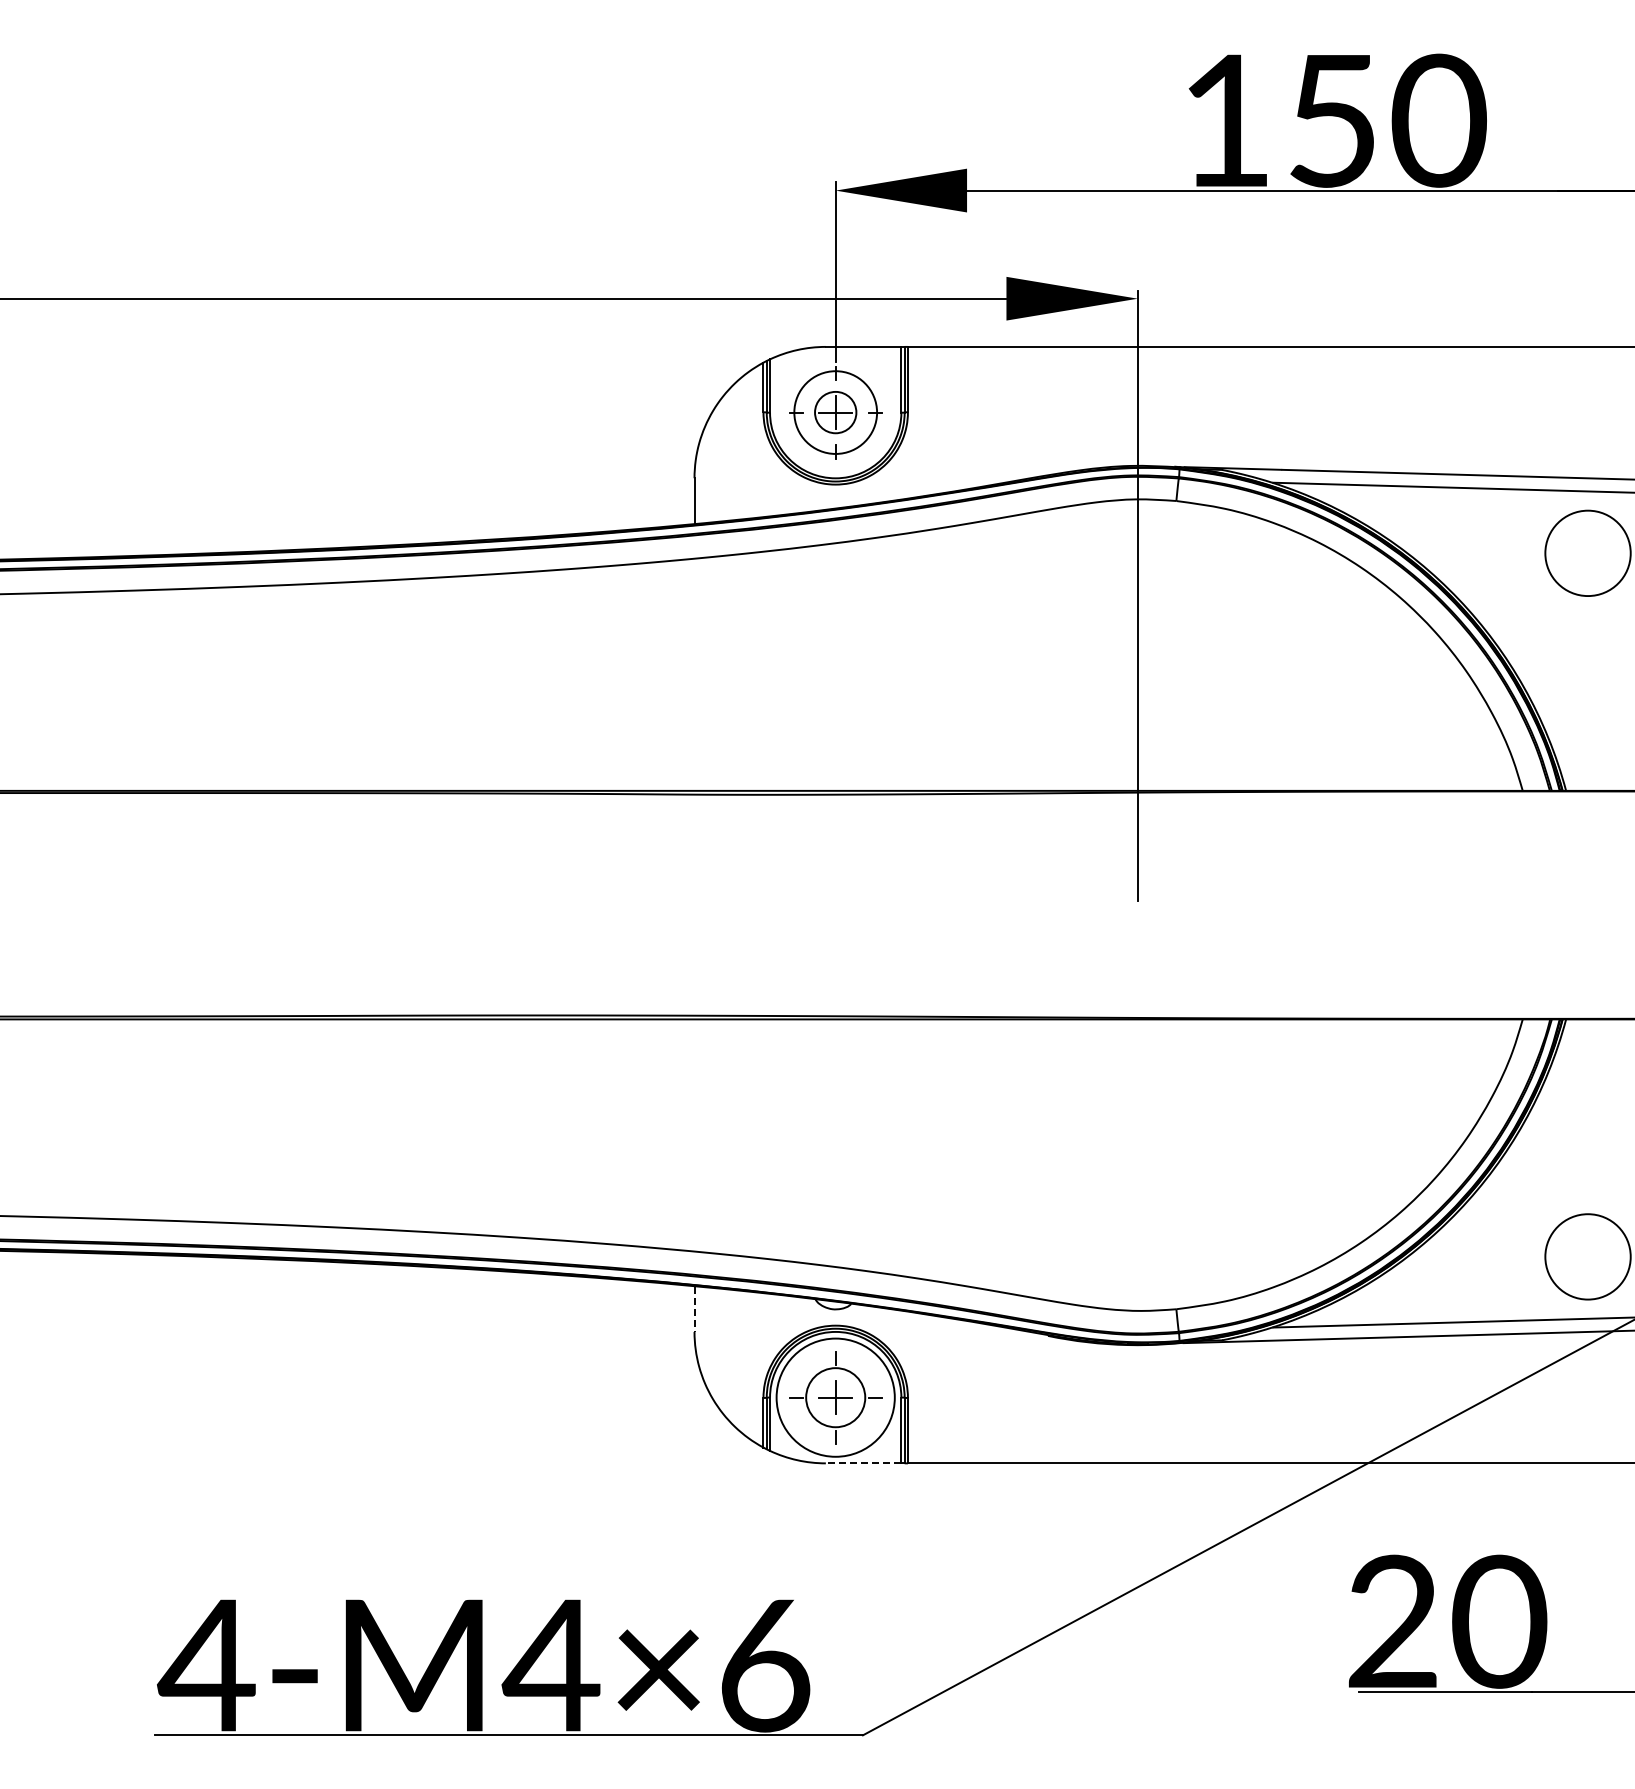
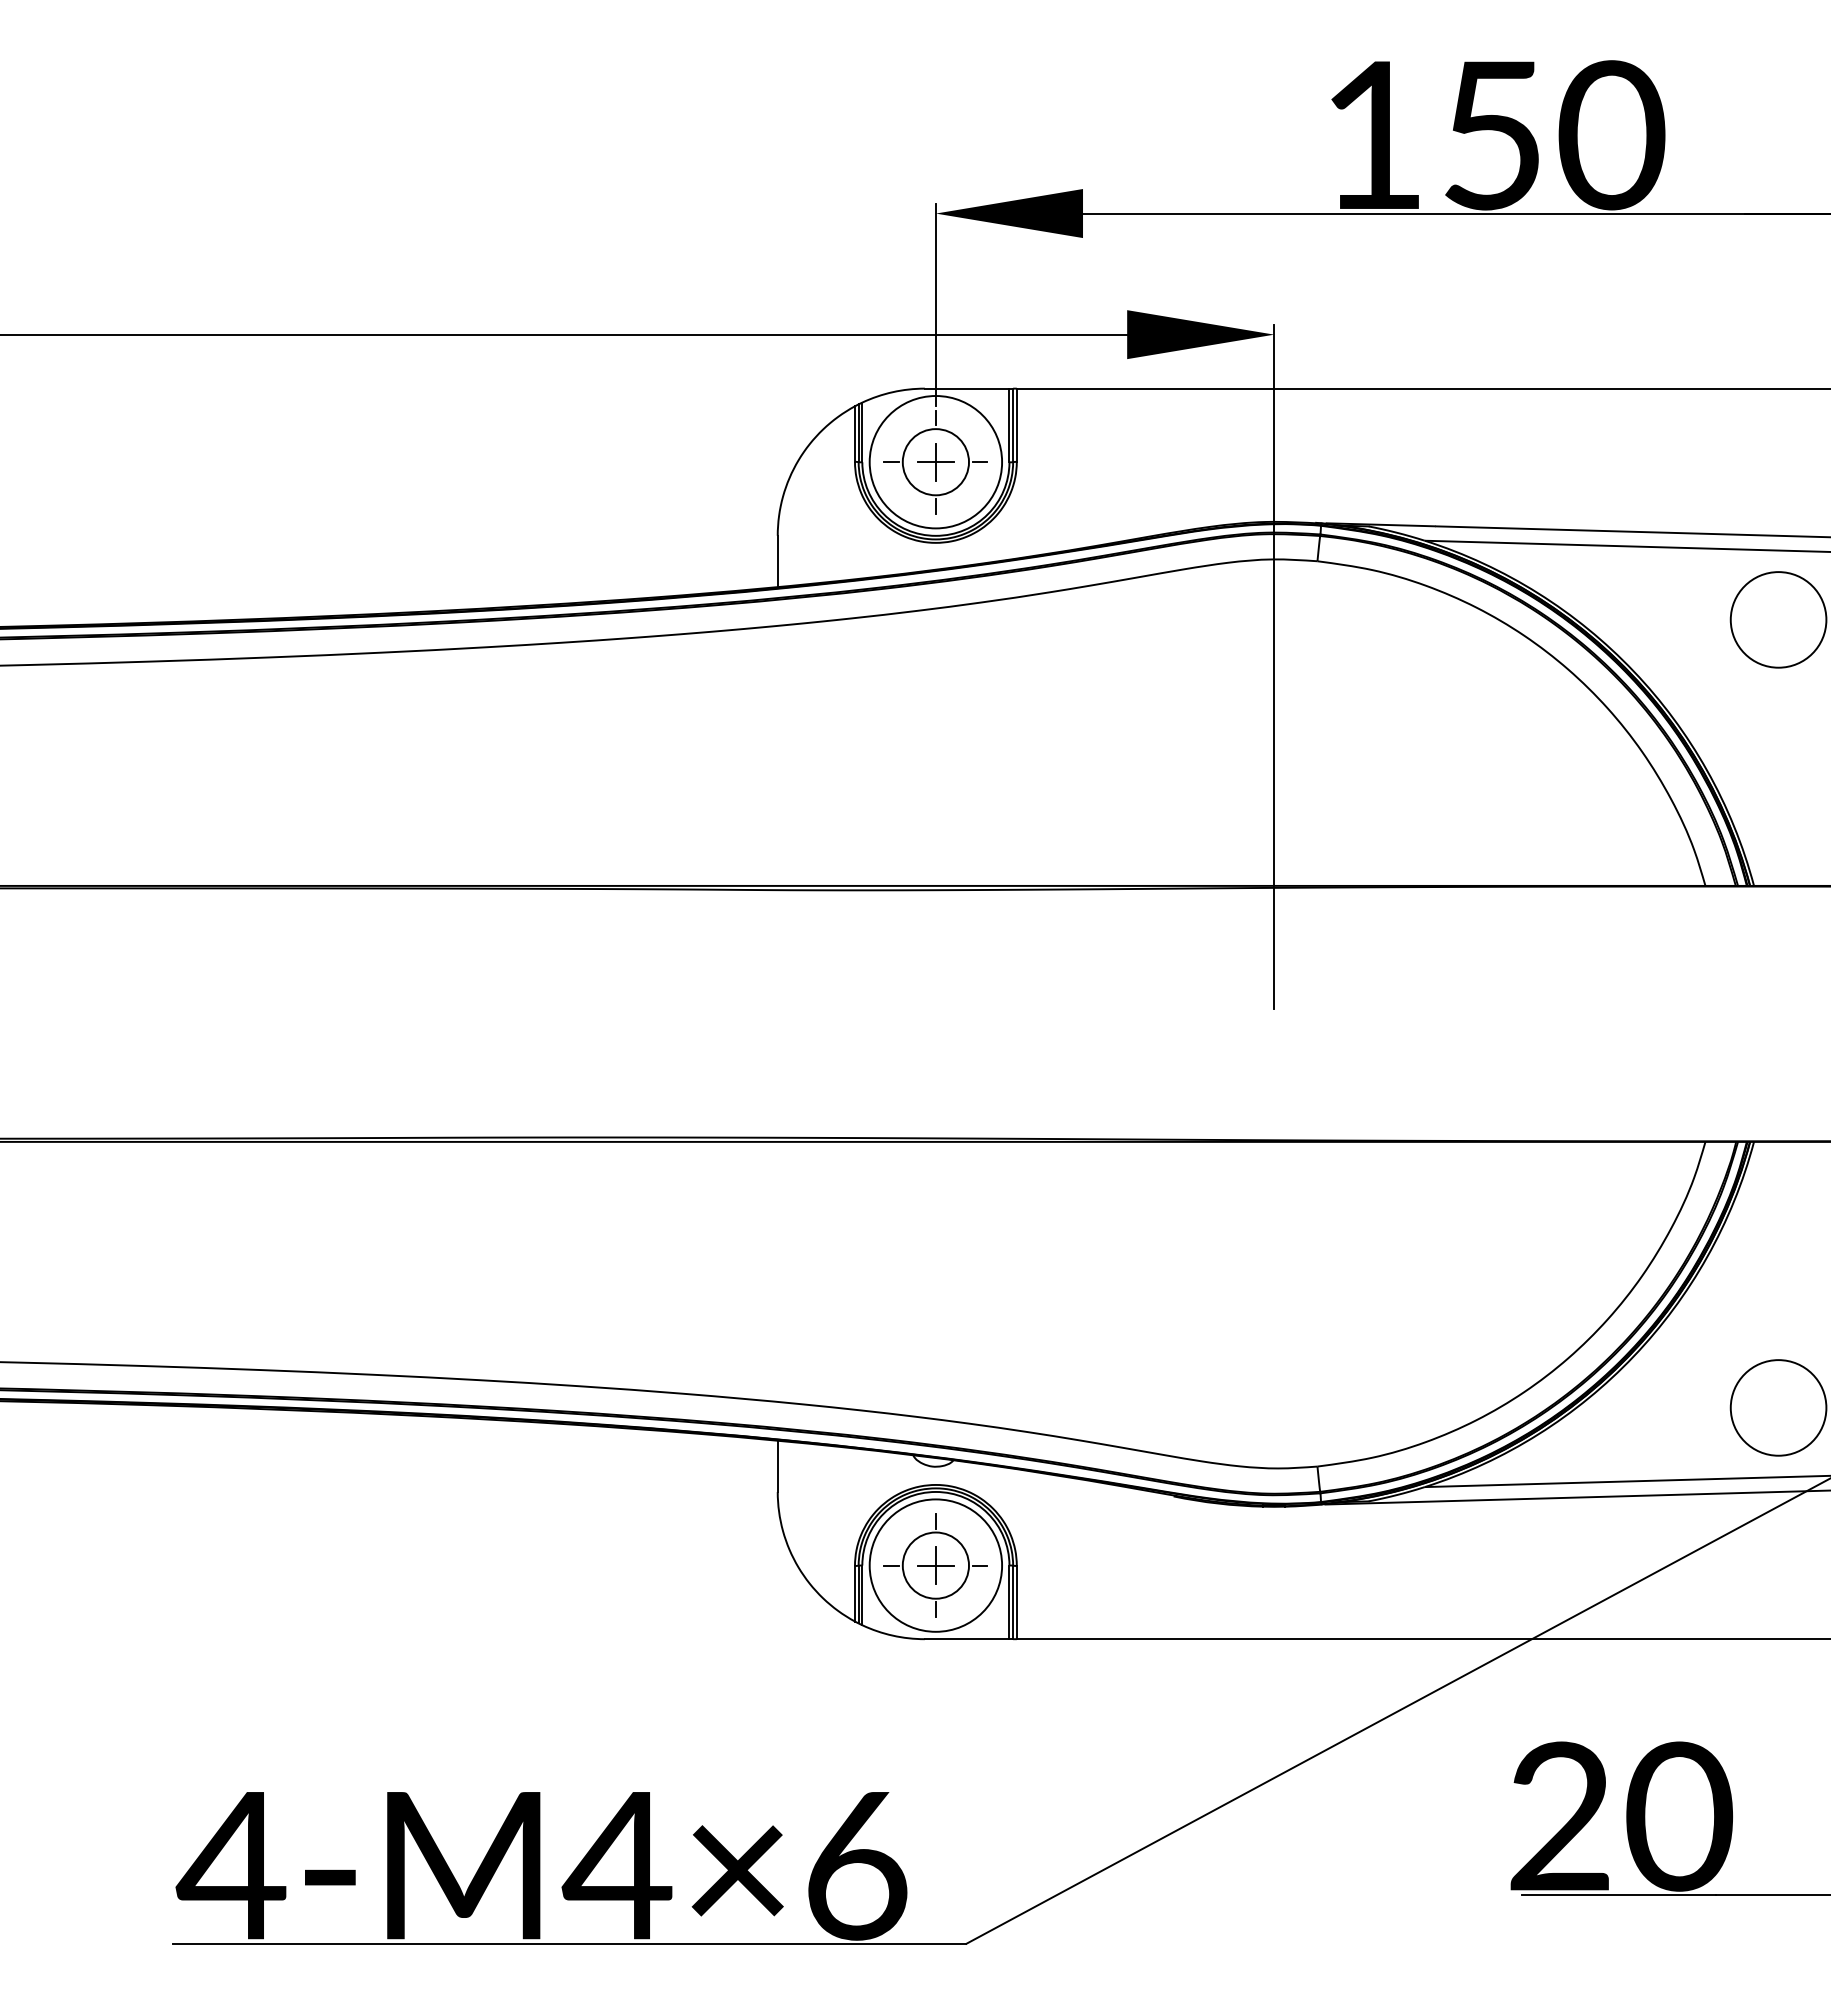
circle: (835, 412) -> (935, 462), size x1.43
circle: (835, 412) -> (935, 462), size x1.43
line: (694, 1309) -> (777, 1466), dashed -> solid
line: (863, 1463) -> (967, 1639), dashed -> solid

